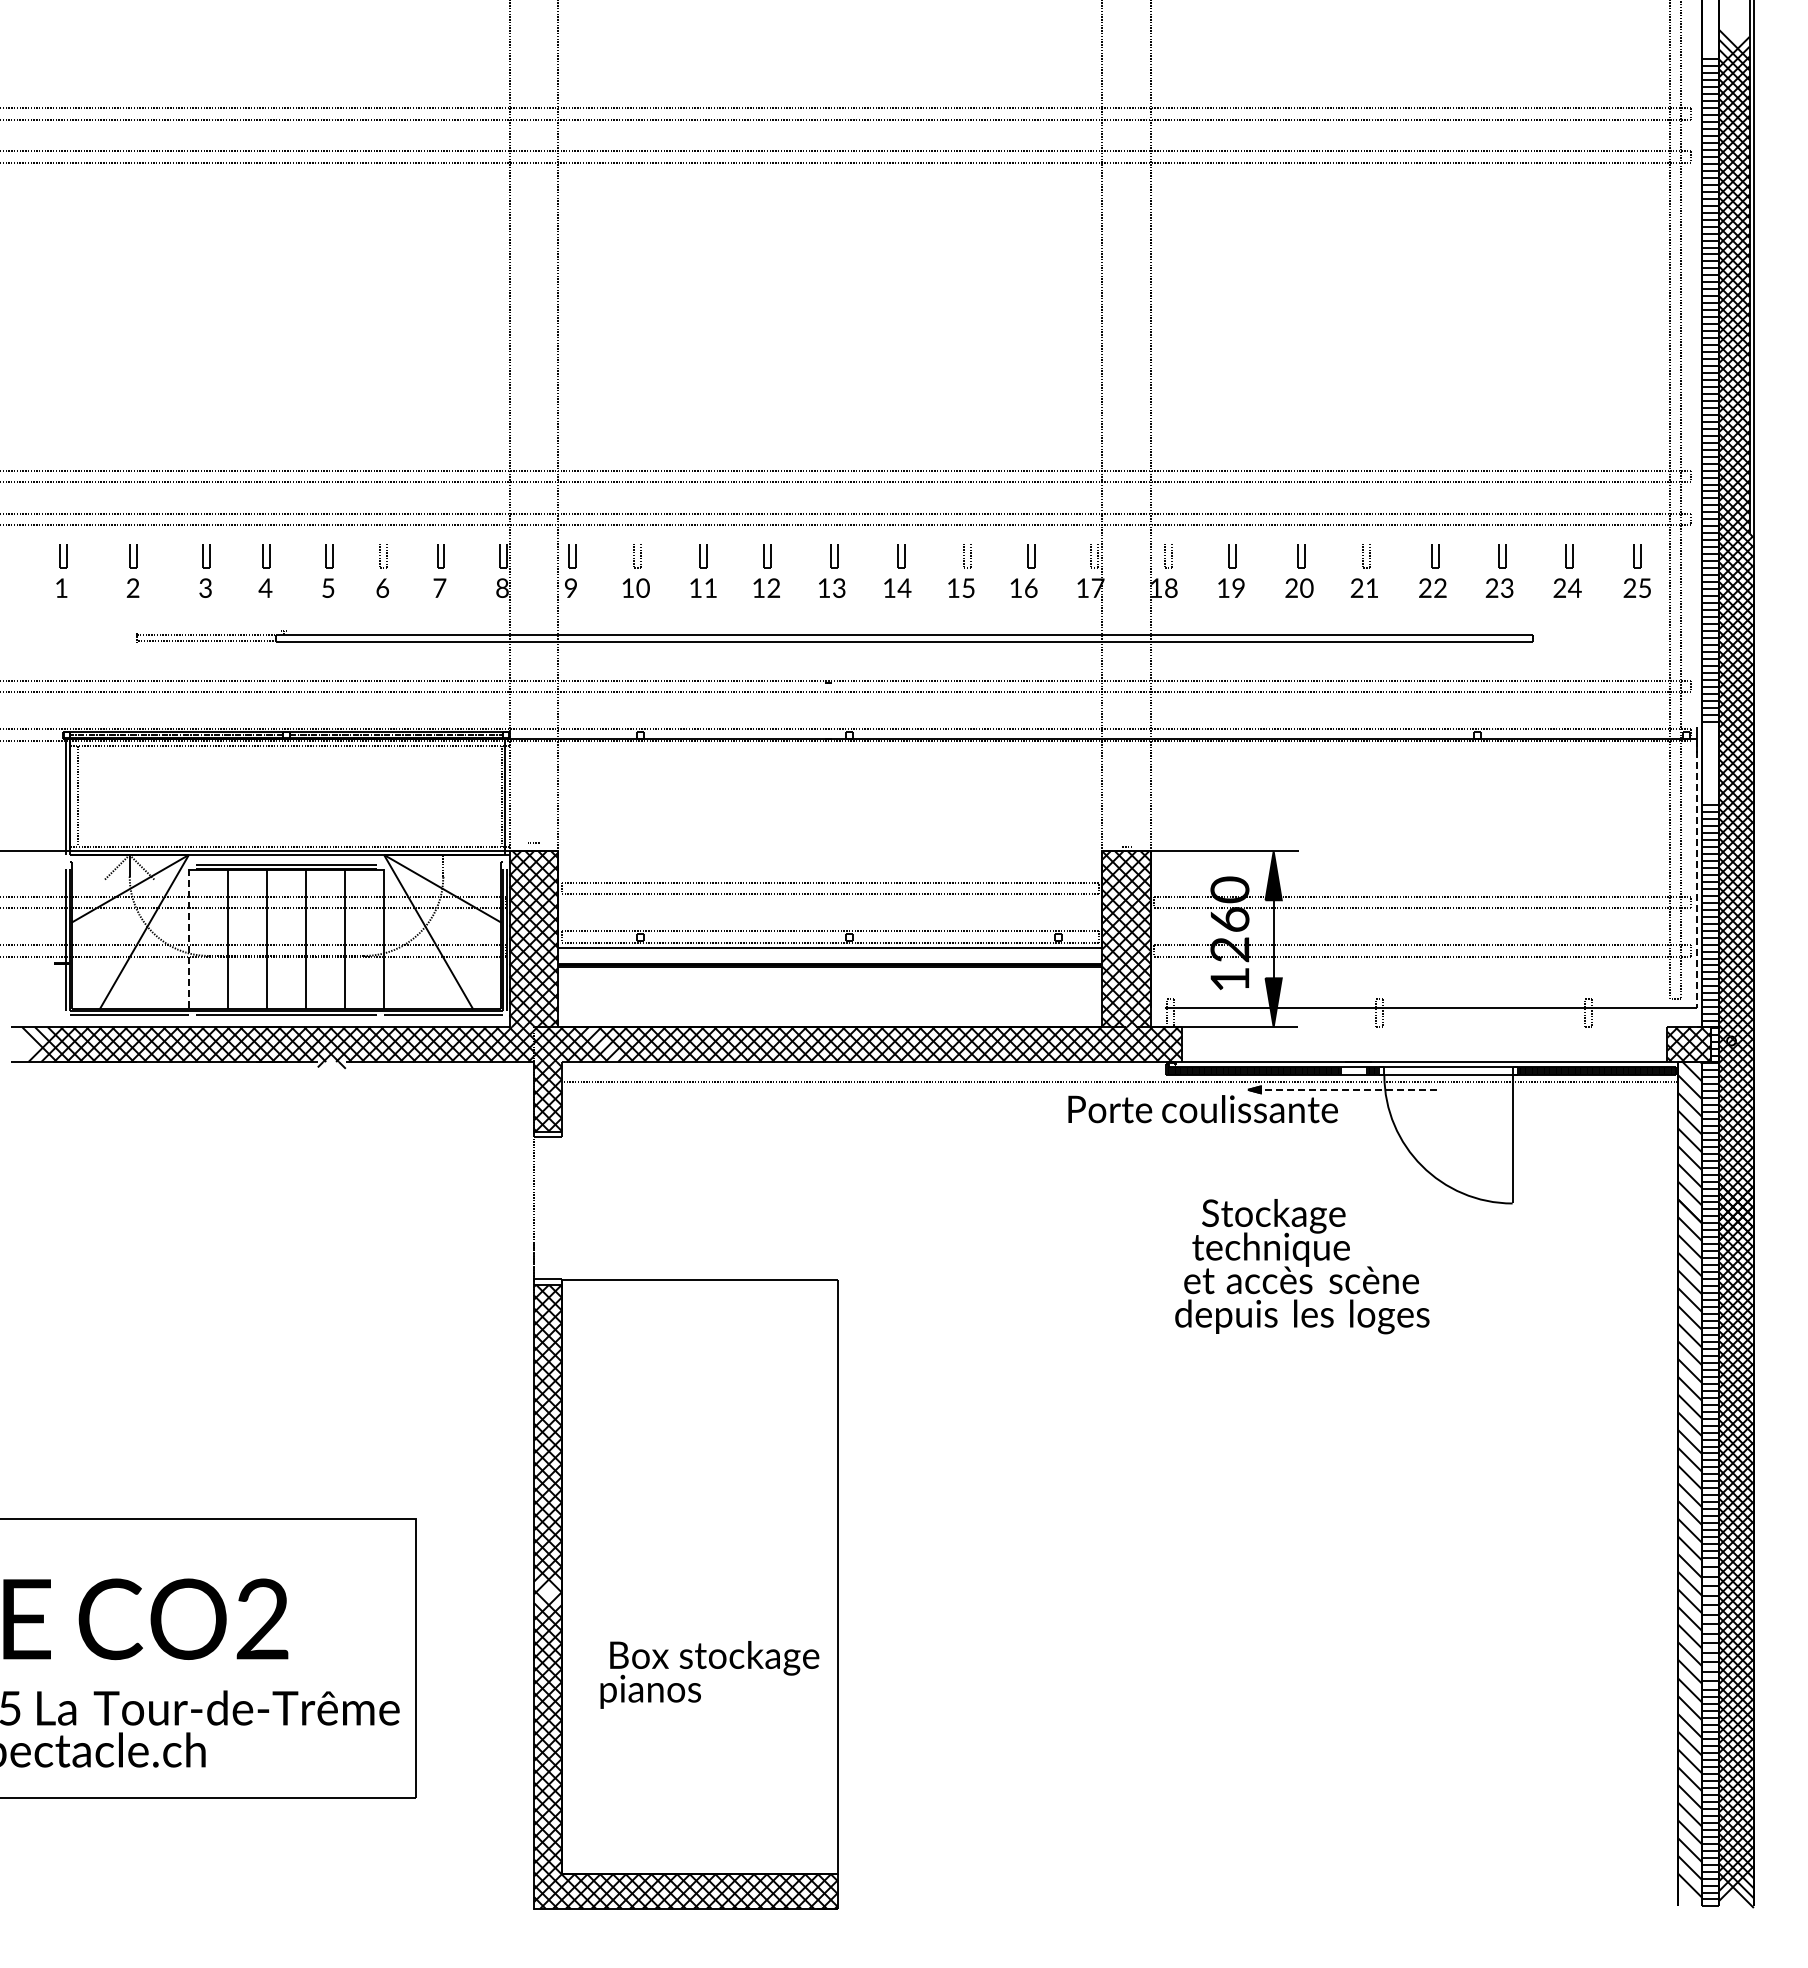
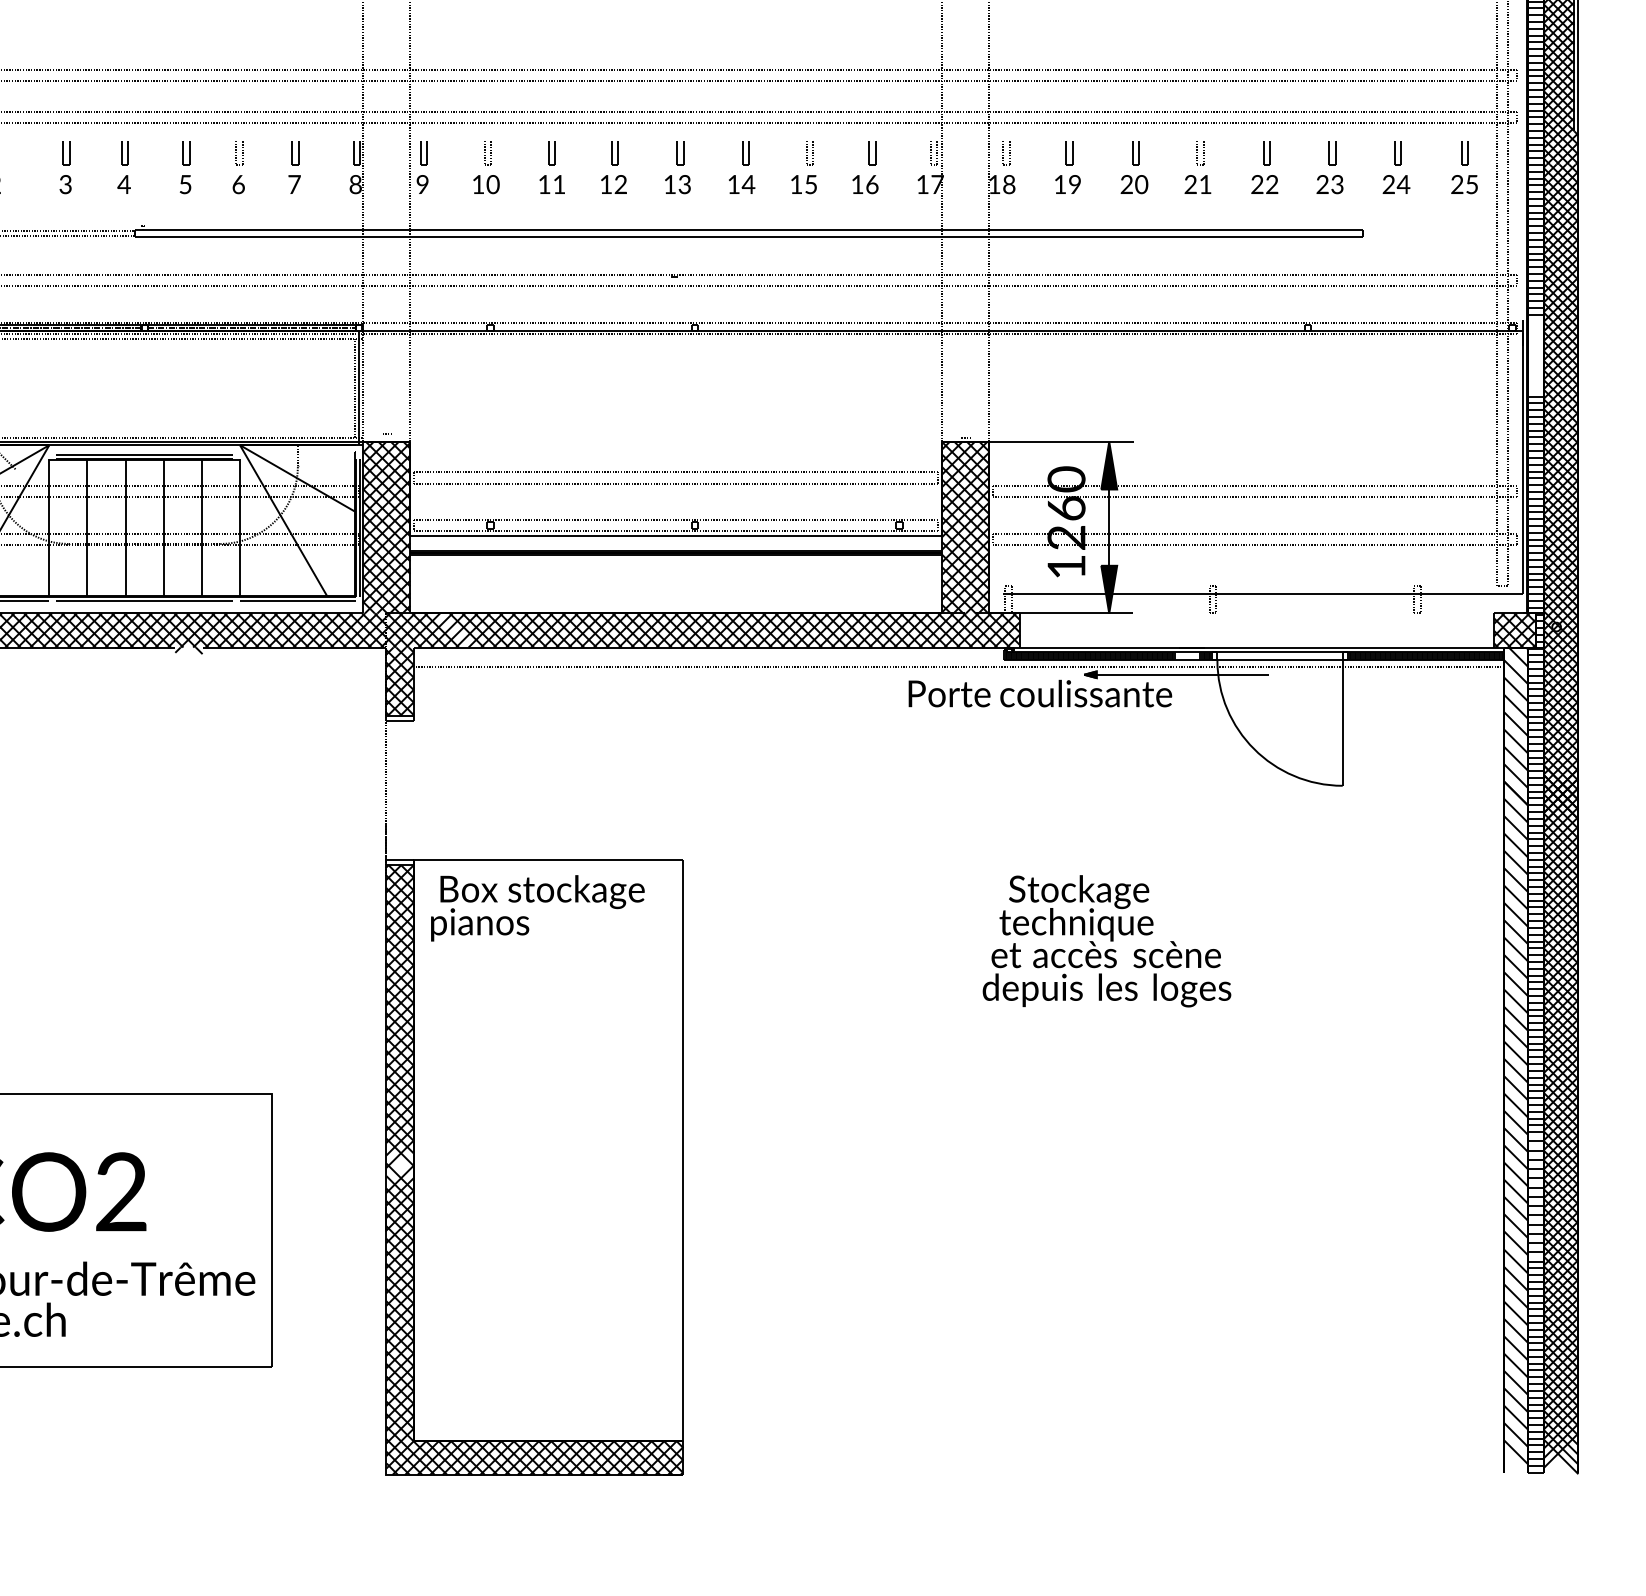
line: (1696, 873) -> (1522, 463), dashed -> solid
line: (188, 939) -> (48, 527), dashed -> solid
line: (1348, 1089) -> (1182, 674), dashed -> solid
text: (1302, 1266) -> (1107, 941), moved
text: (709, 1674) -> (537, 907), moved

